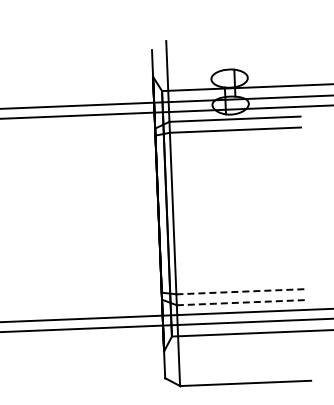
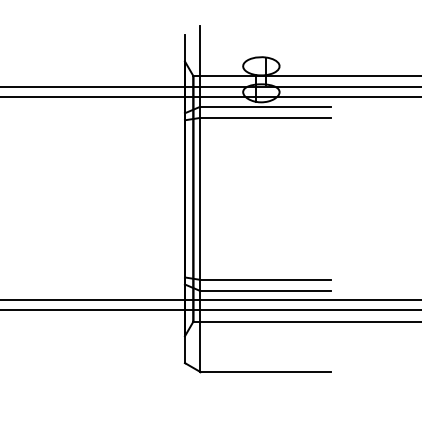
line: (242, 291) -> (265, 279), dashed -> solid
line: (242, 302) -> (265, 290), dashed -> solid

